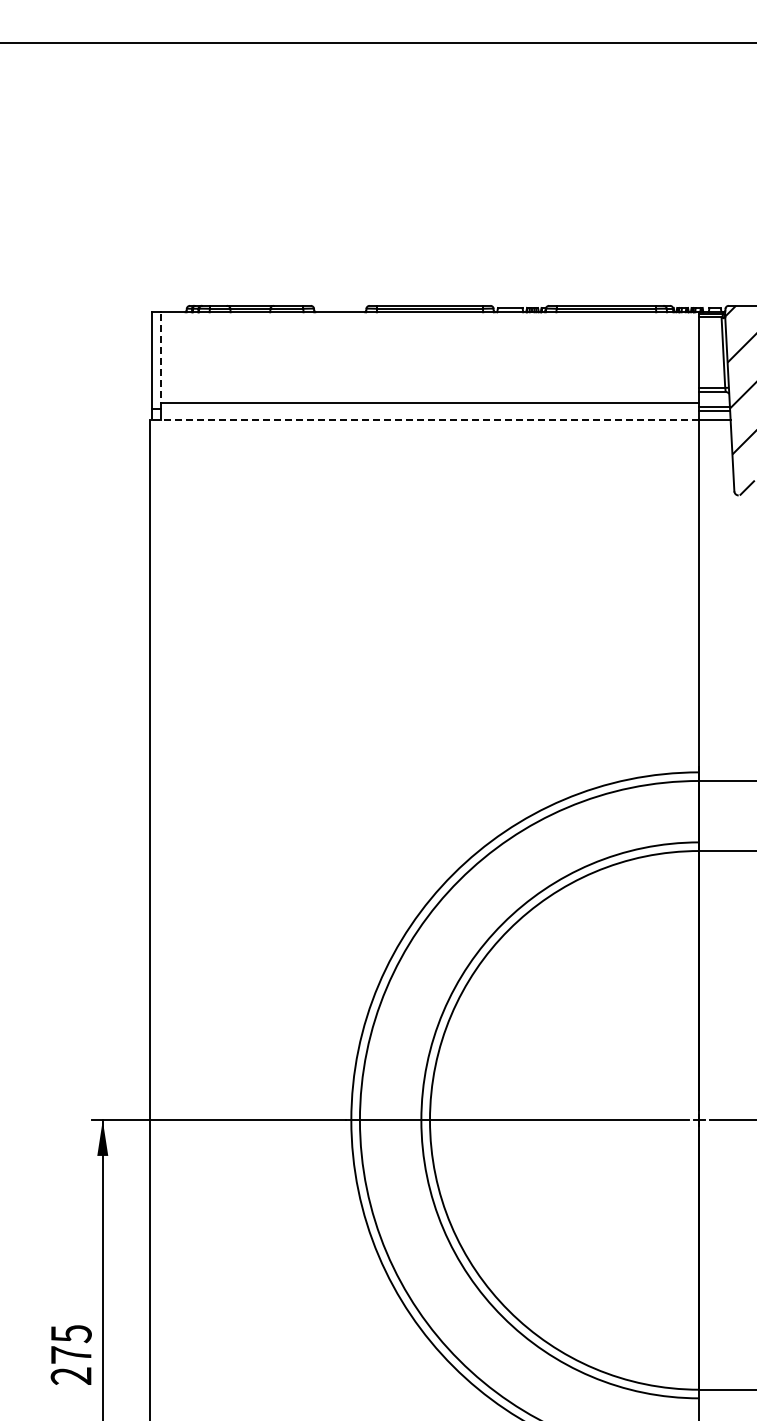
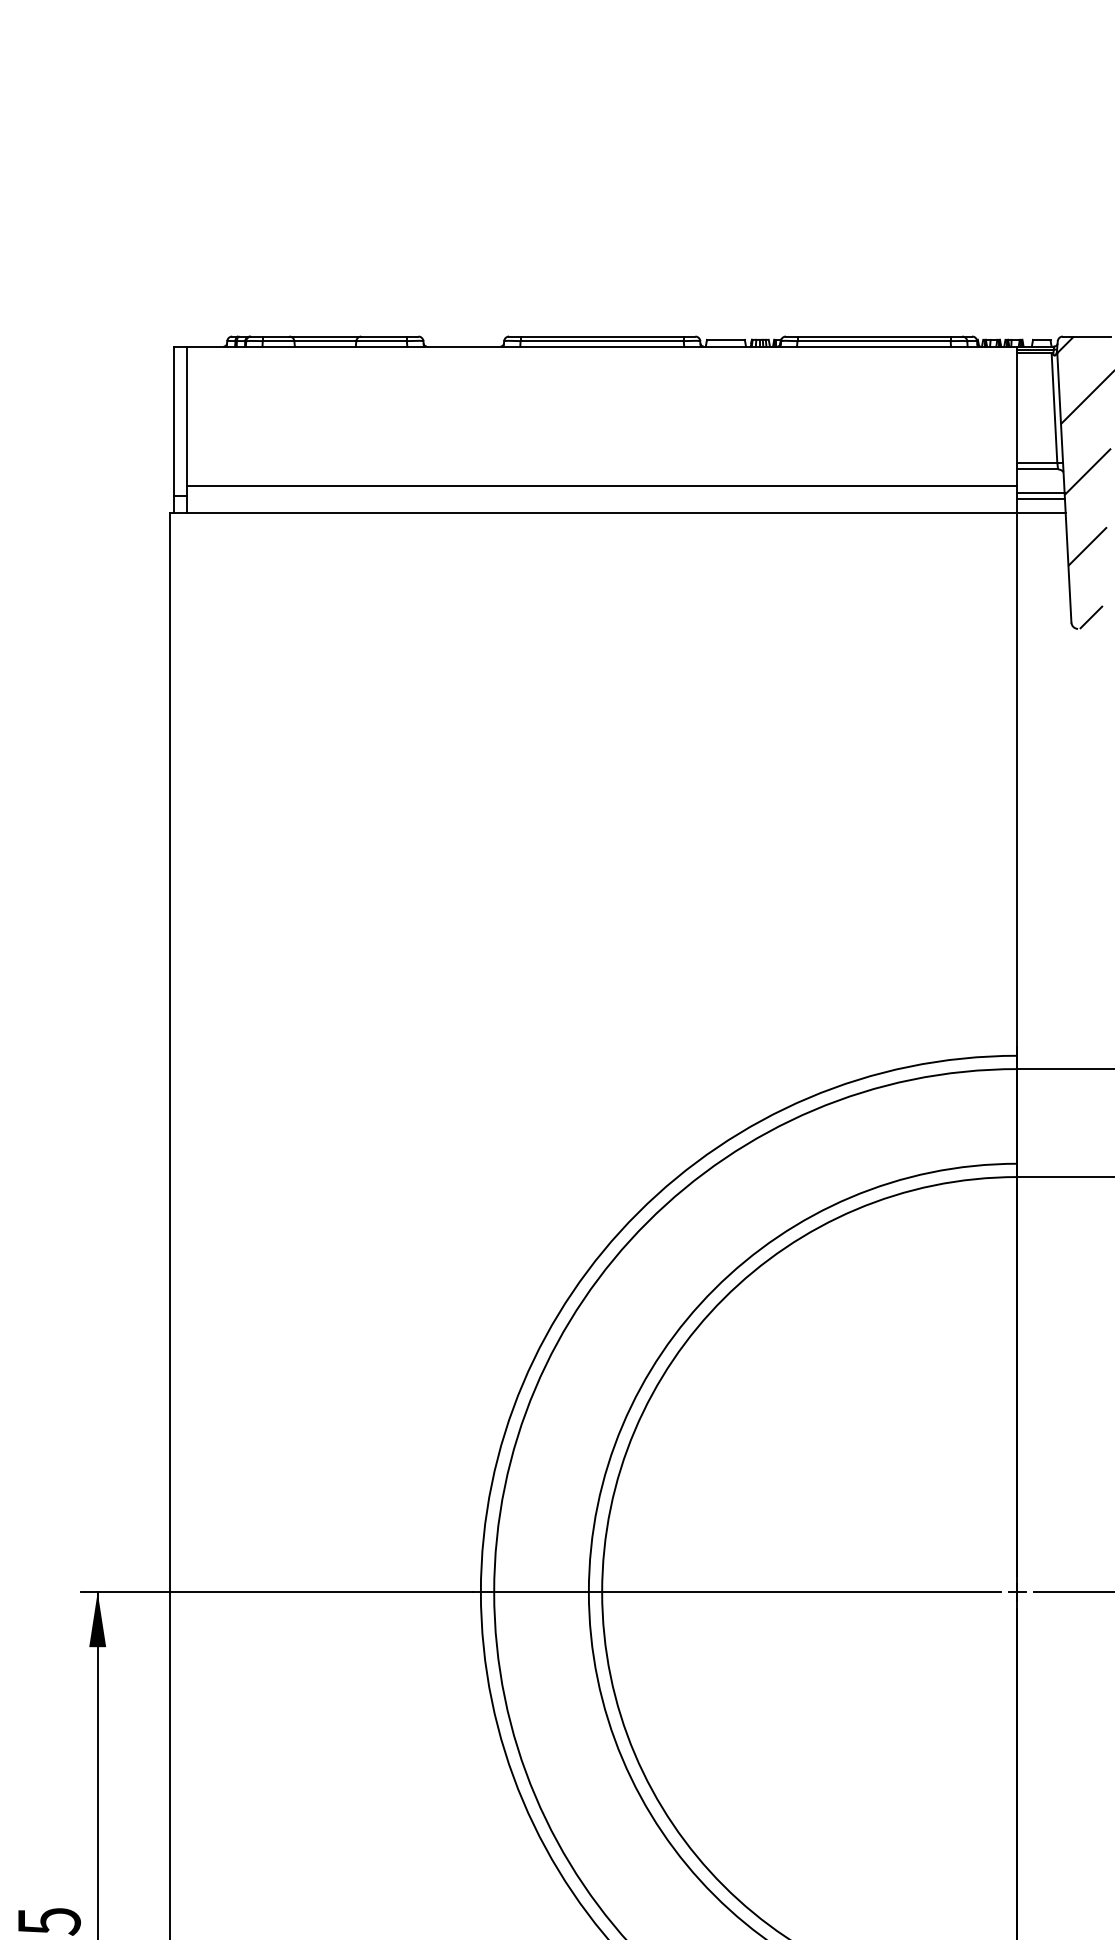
line: (160, 360) -> (186, 420), dashed -> solid
line: (424, 420) -> (593, 513), dashed -> solid

